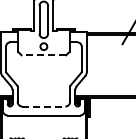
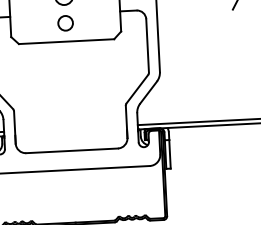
line: (43, 55) -> (65, 42), dashed -> solid
line: (43, 106) -> (71, 150), dashed -> solid

